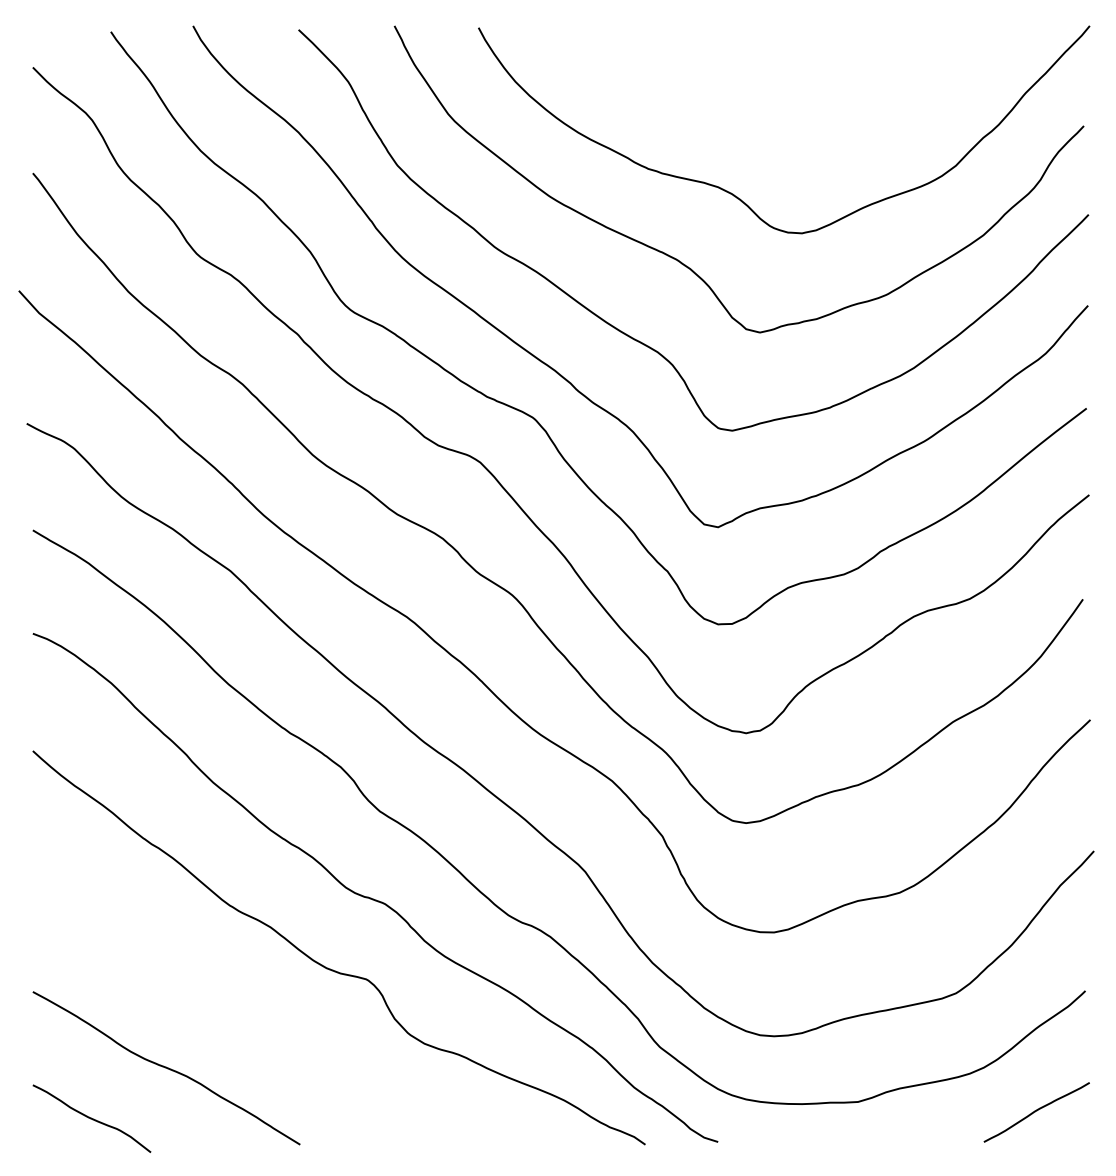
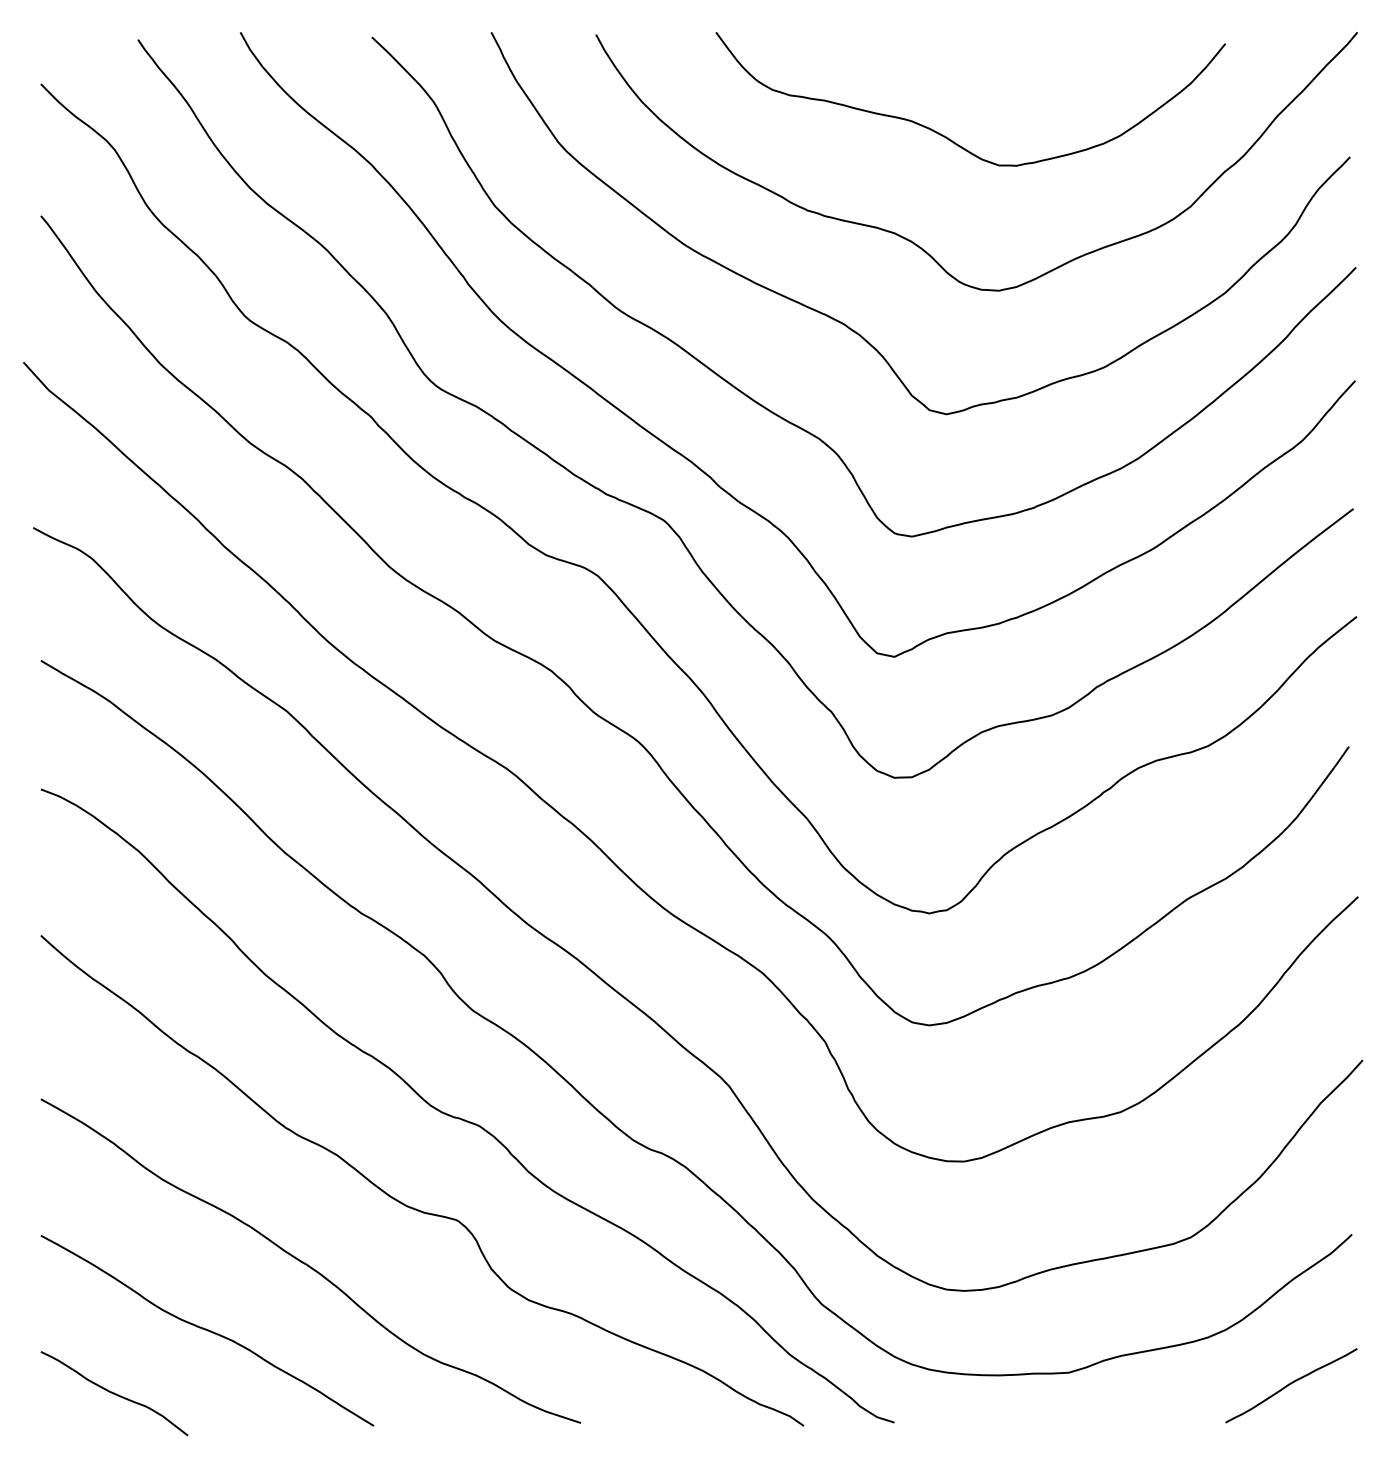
curve: (761, 110) -> (948, 137), added
curve: (247, 1015) -> (308, 1264), added

